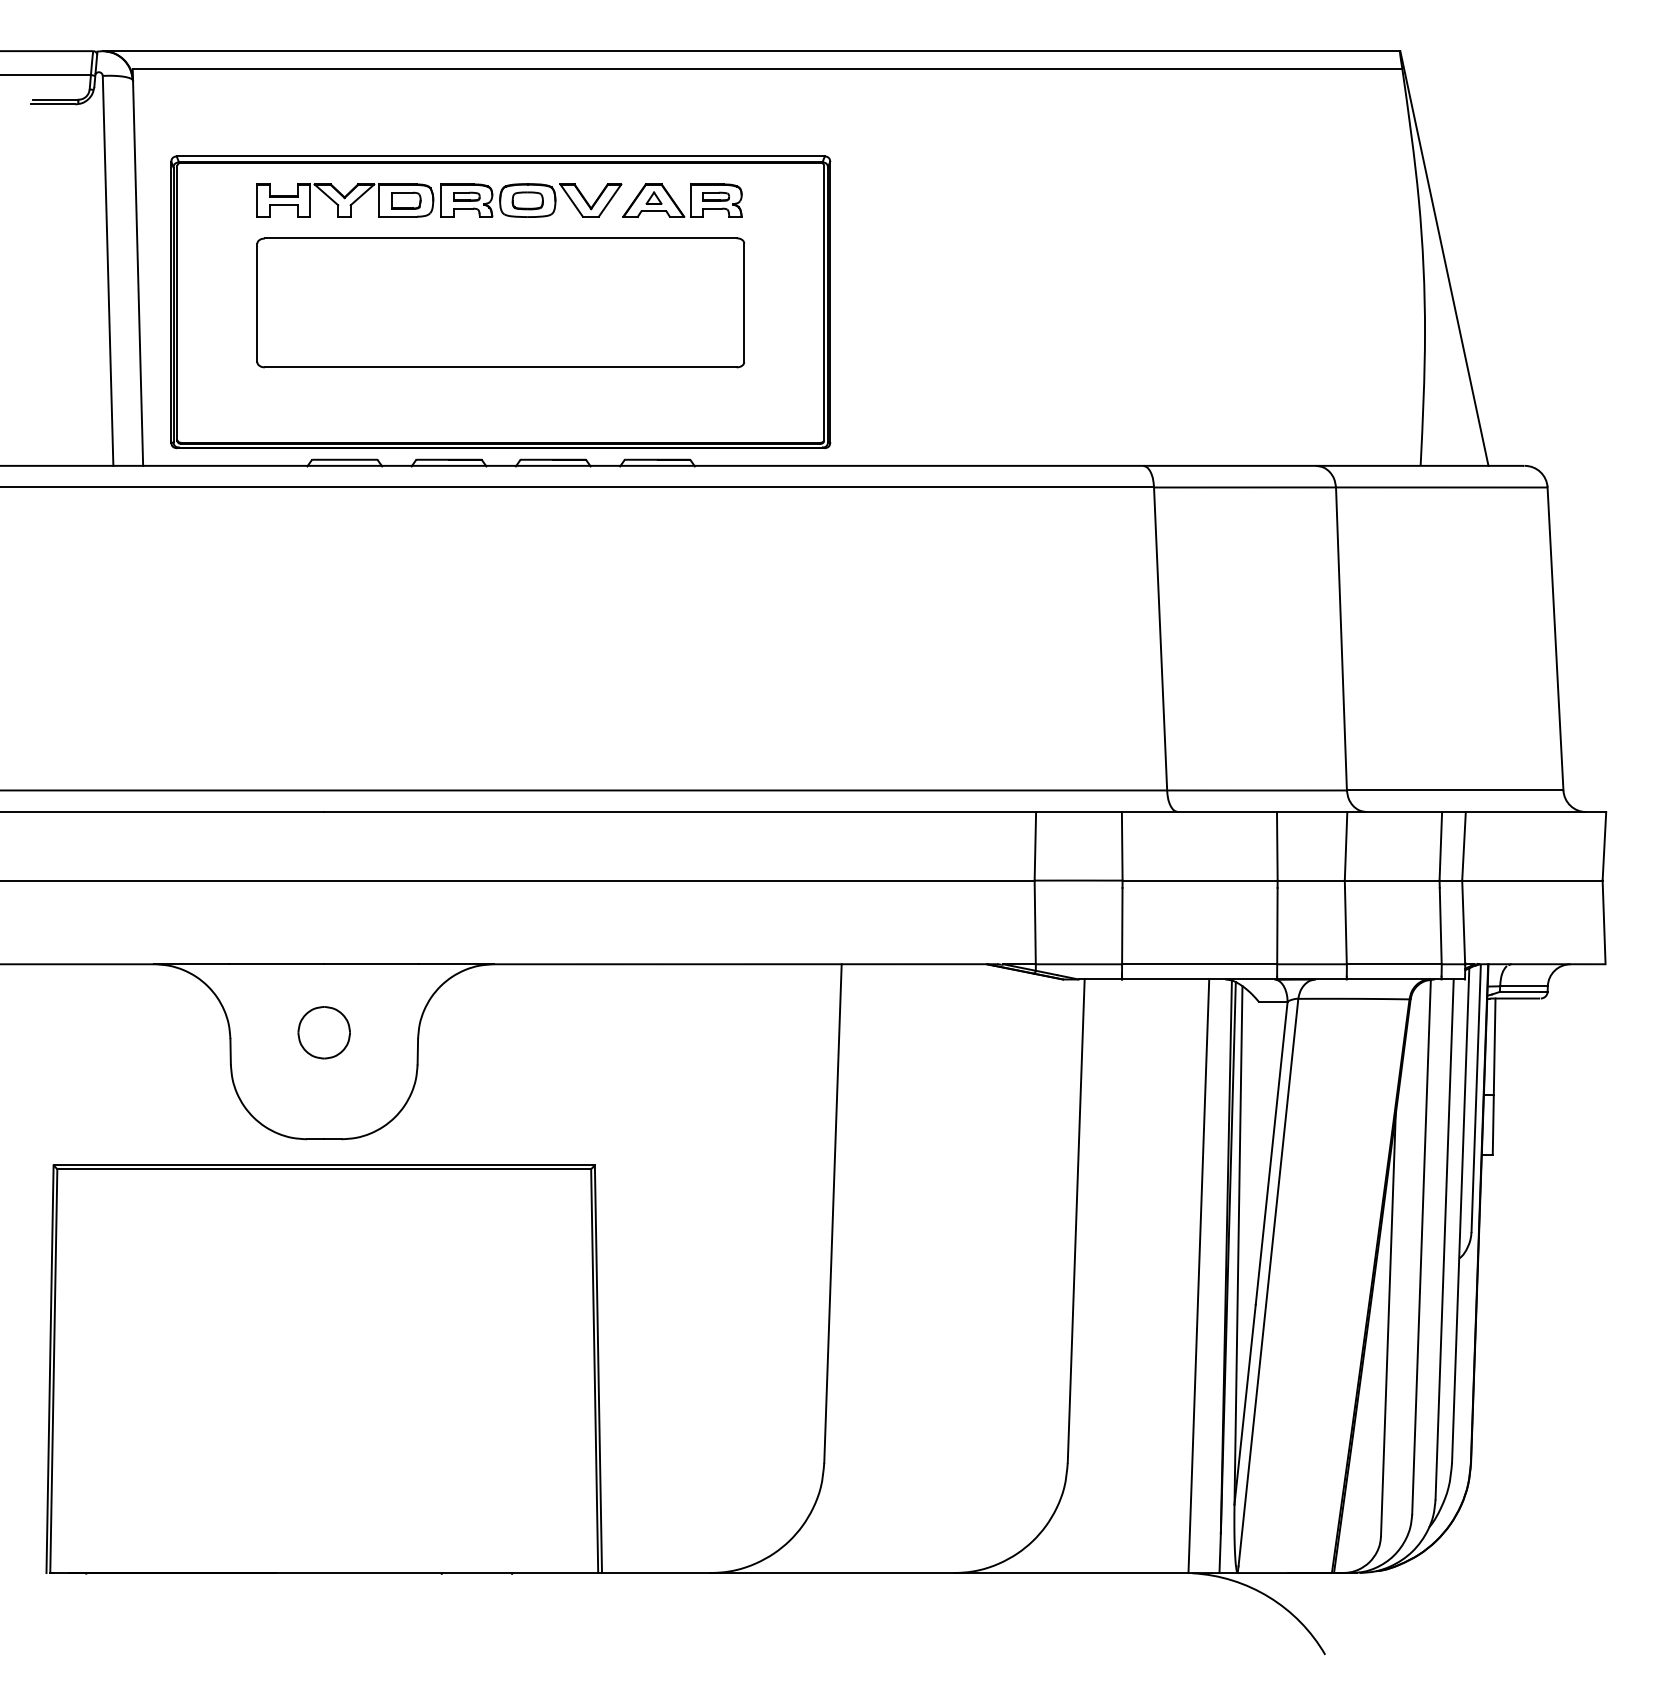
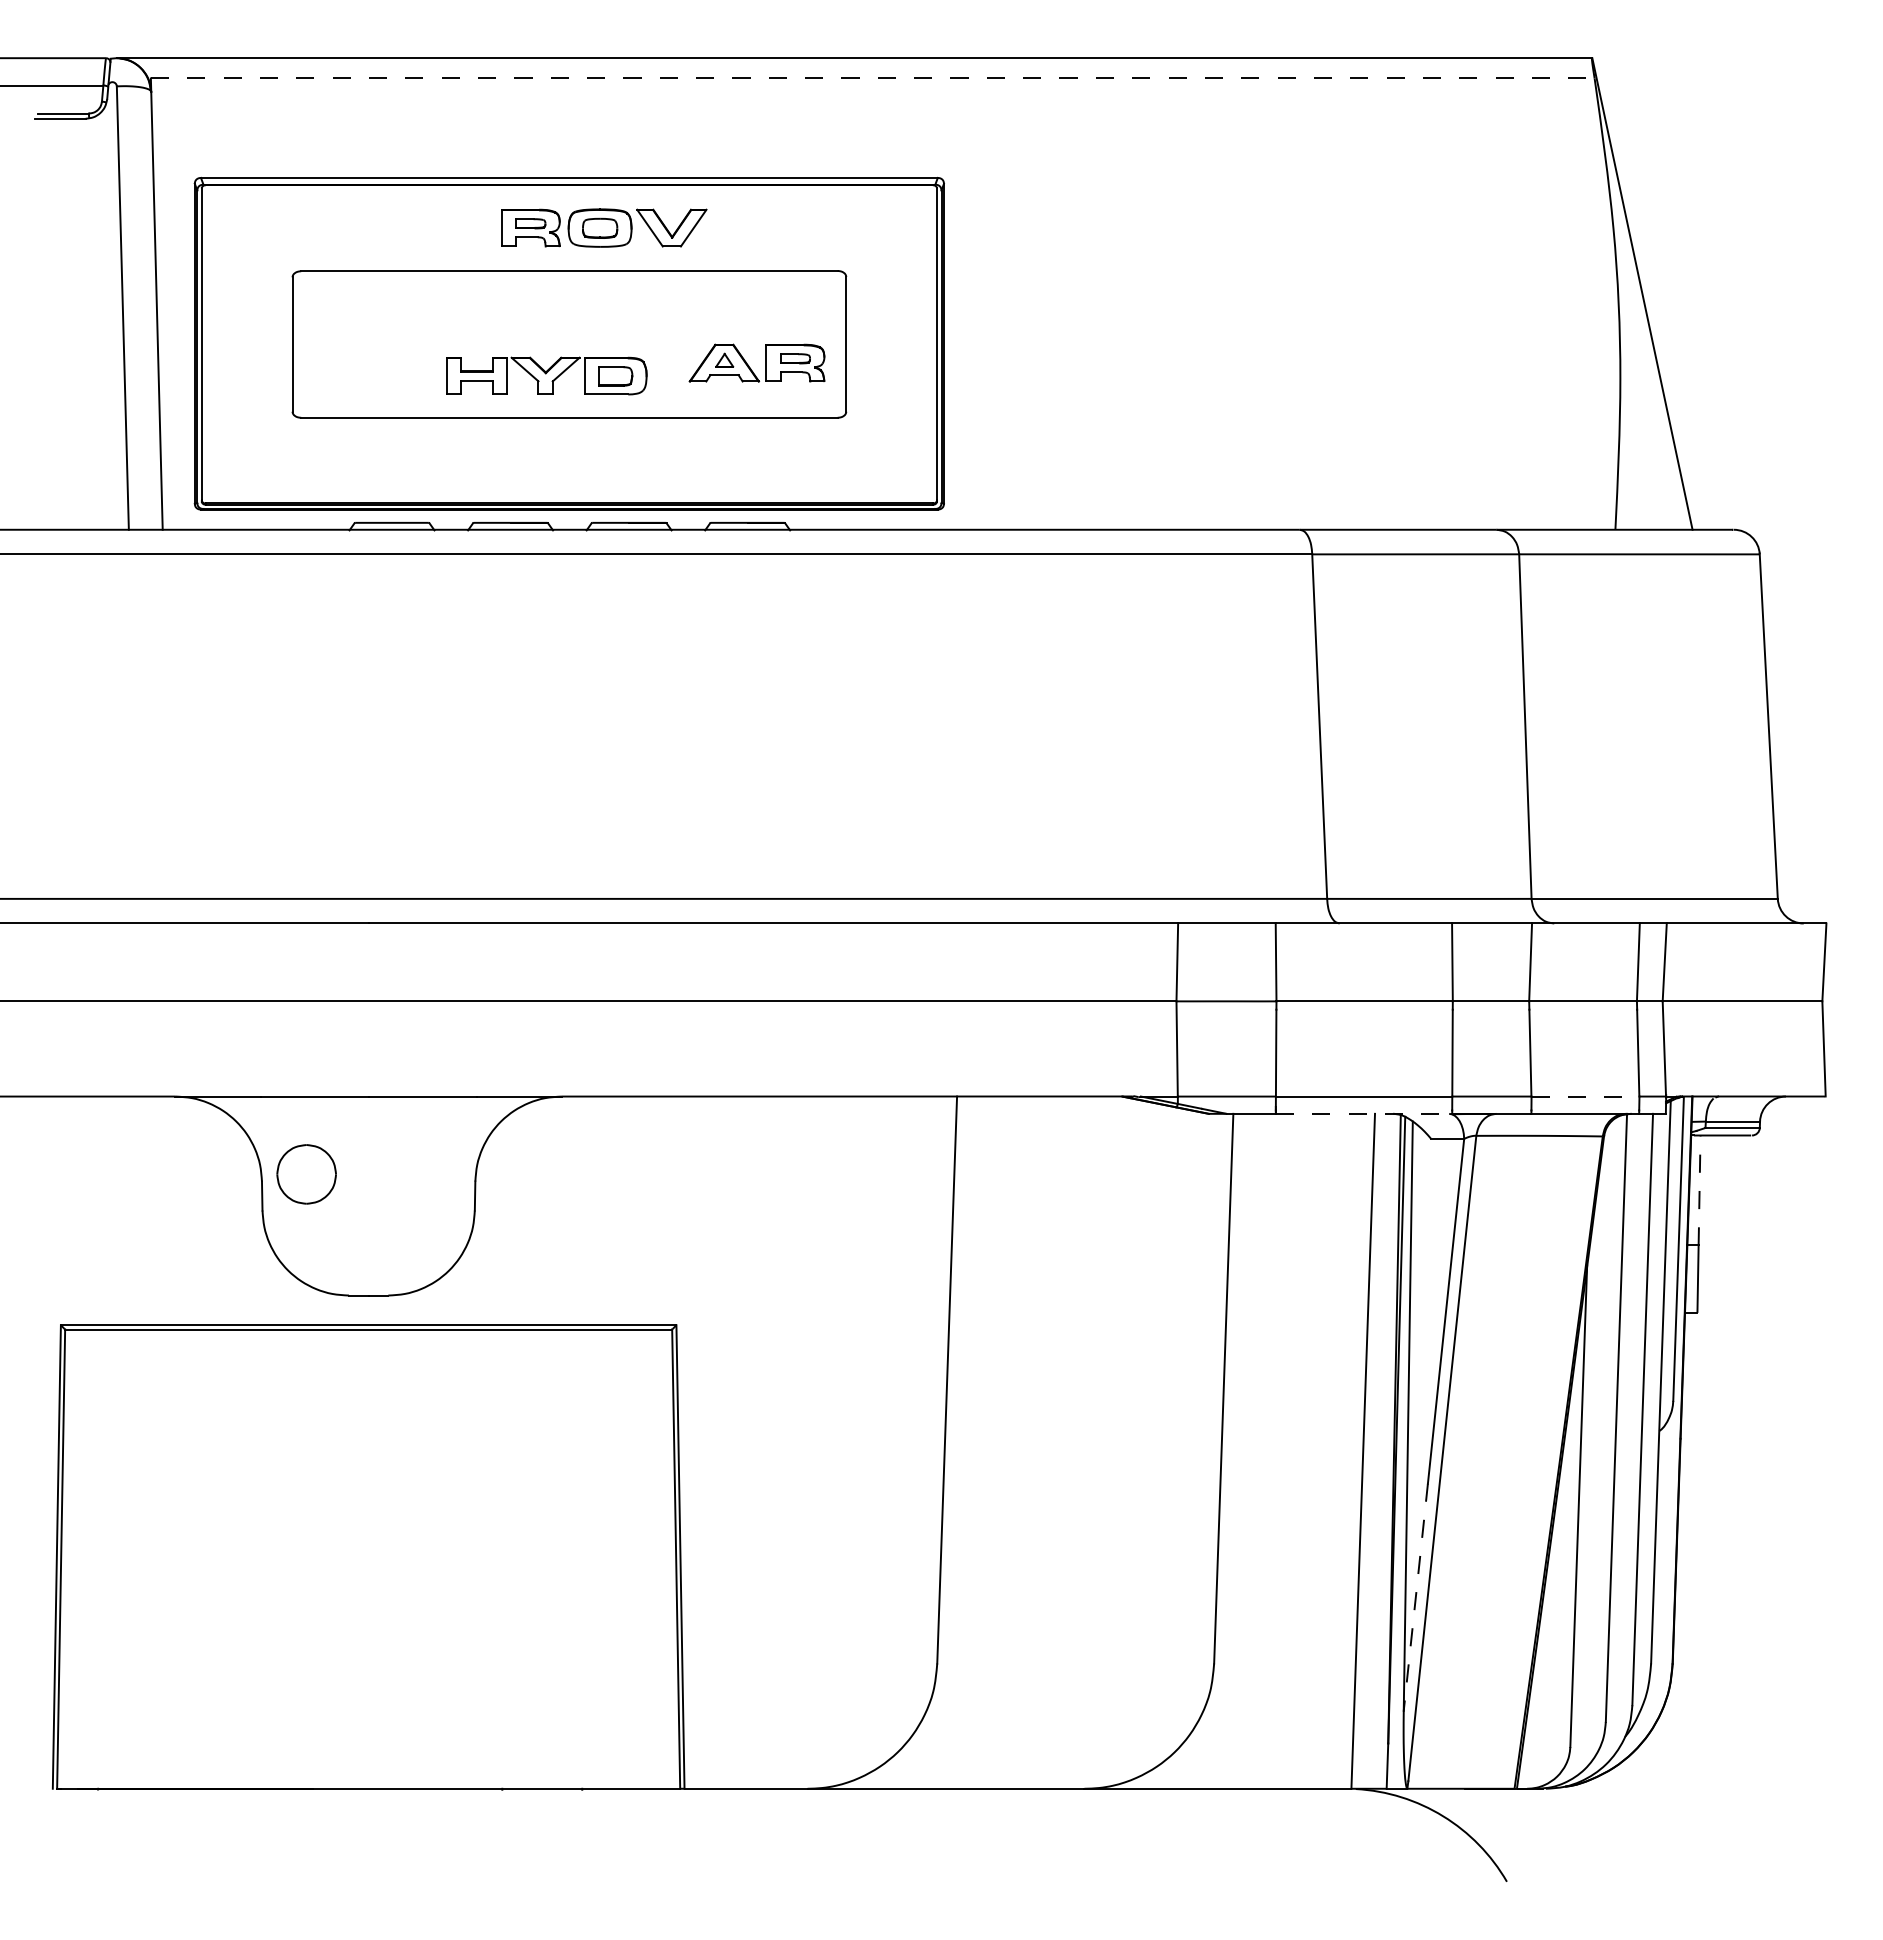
line: (767, 69) -> (872, 78), solid -> dashed
part: (345, 200) -> (546, 375), moved
part: (676, 204) -> (750, 367), moved
line: (1394, 964) -> (1585, 1096), solid -> dashed
line: (1199, 979) -> (1364, 1113), solid -> dashed
part: (324, 1032) -> (306, 1174), moved
line: (1494, 1046) -> (1699, 1190), solid -> dashed
line: (1244, 1404) -> (1415, 1597), solid -> dashed

